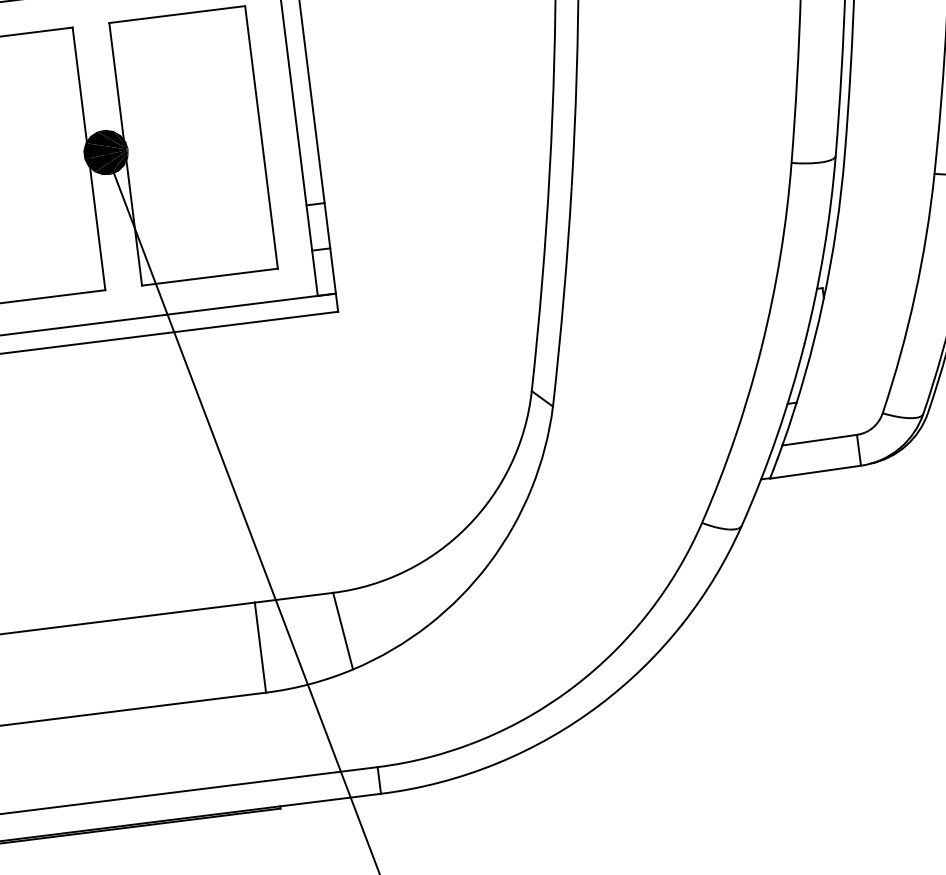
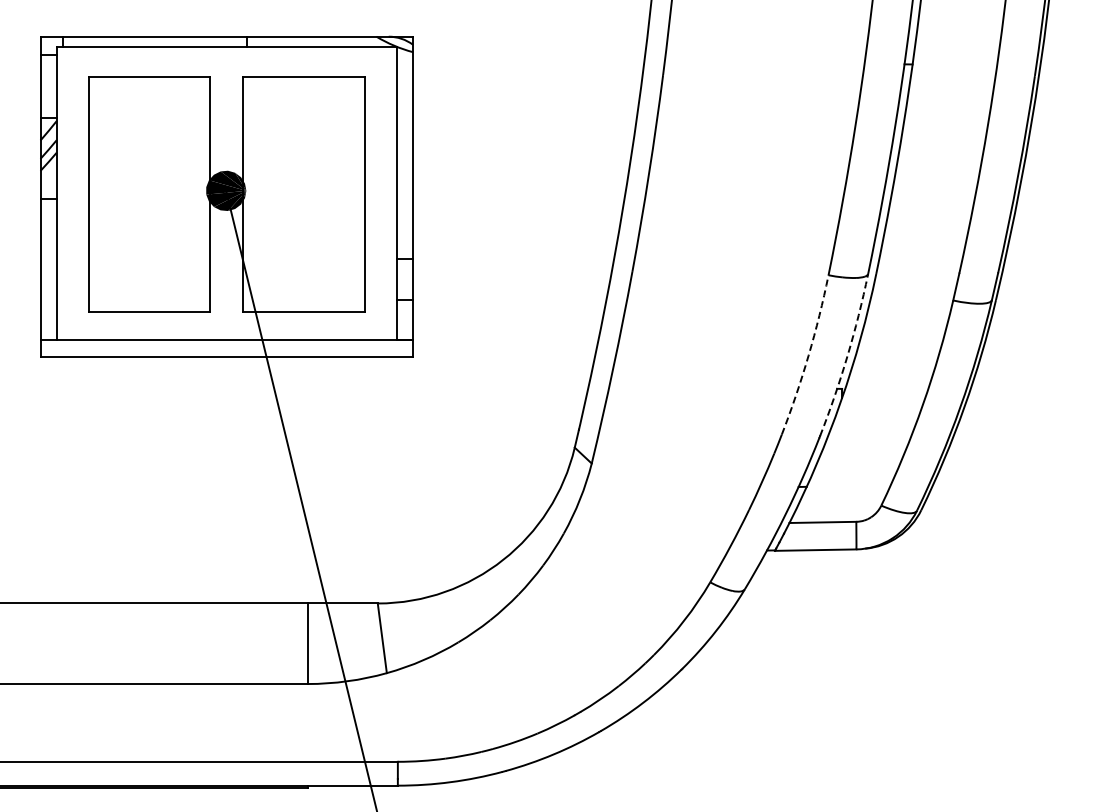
arc: (824, 251) -> (847, 356), solid -> dashed
arc: (780, 255) -> (808, 355), solid -> dashed

